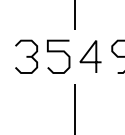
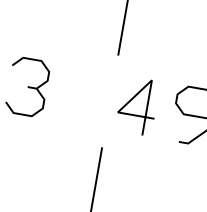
curve: (58, 52) -> (83, 89), removed

